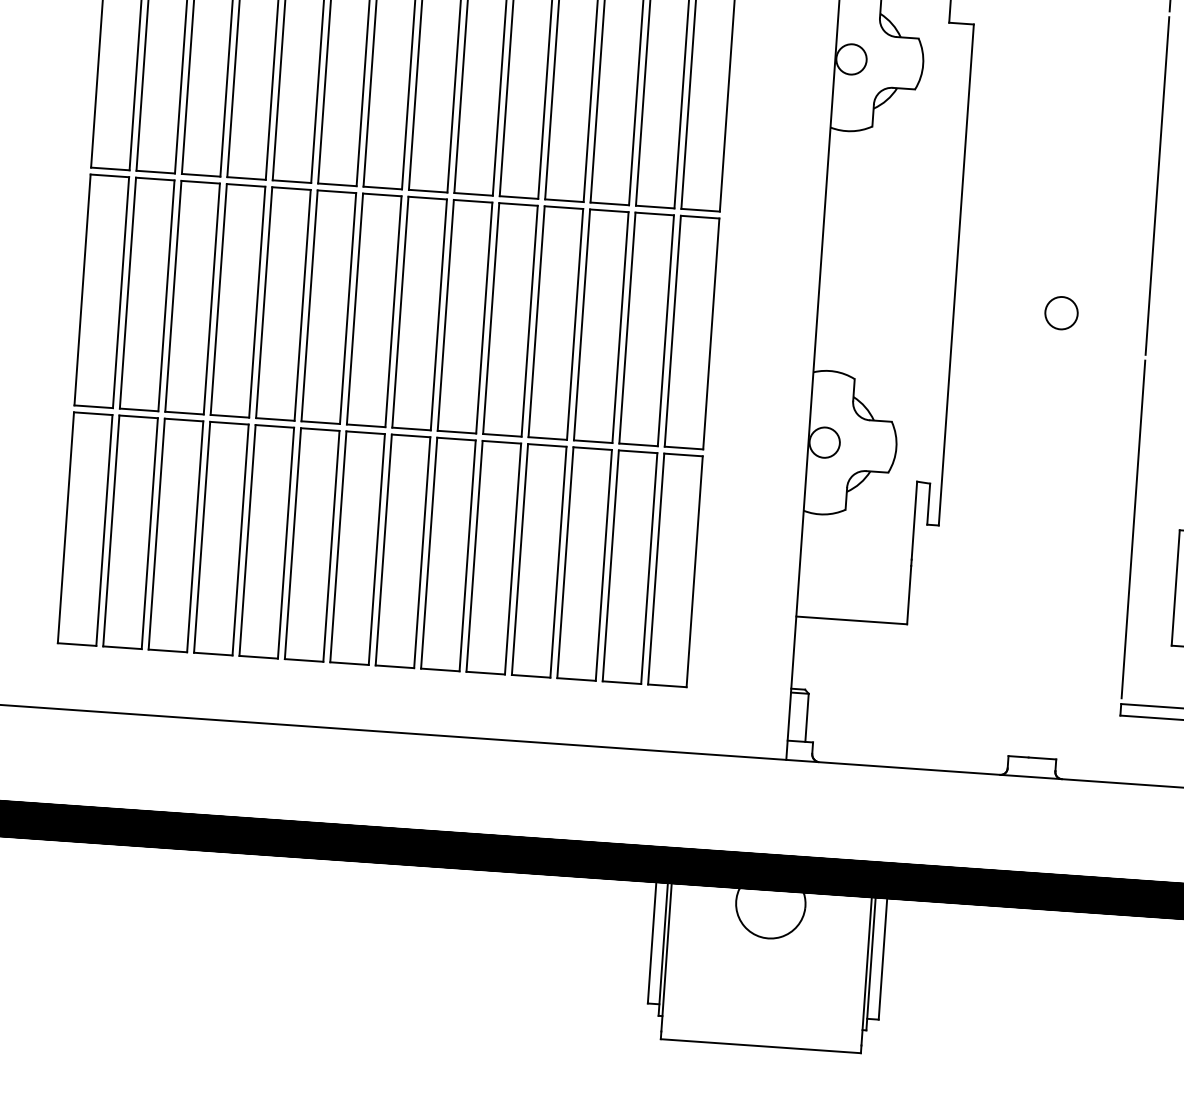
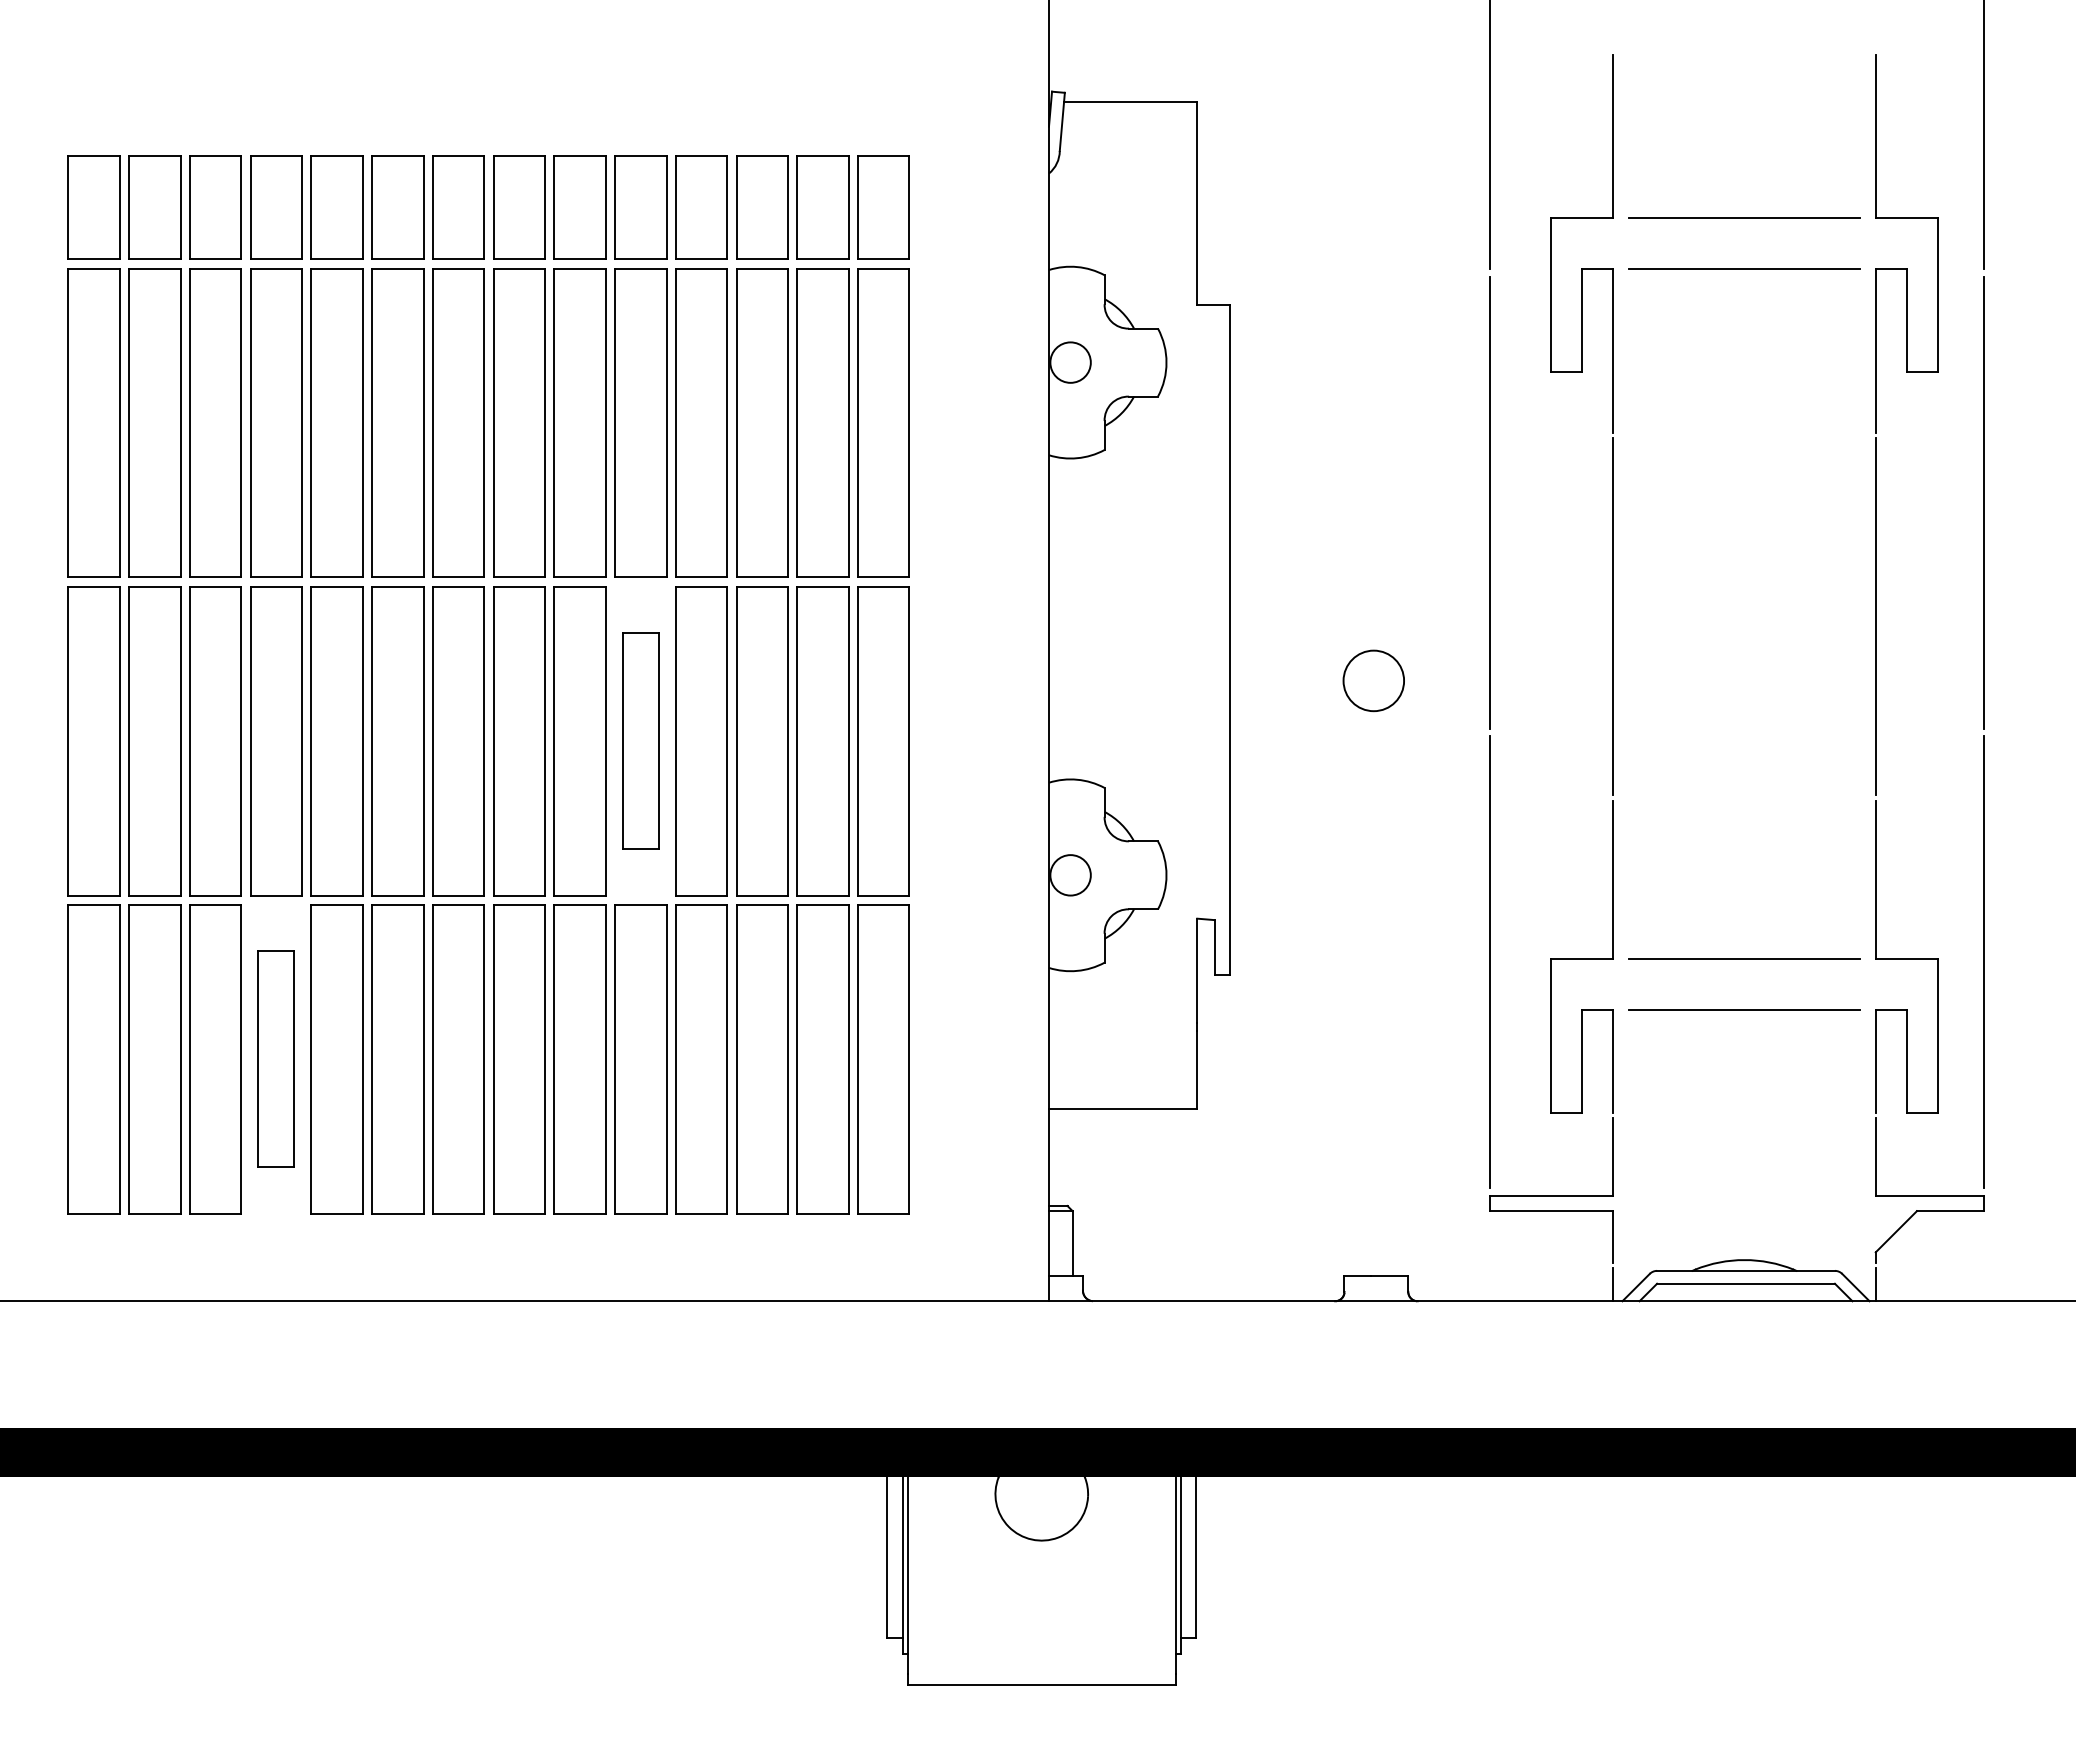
circle: (1061, 312) -> (1373, 680), size x1.4
part: (510, 320) -> (640, 741), size x0.7
part: (221, 538) -> (276, 1059), size x0.7

